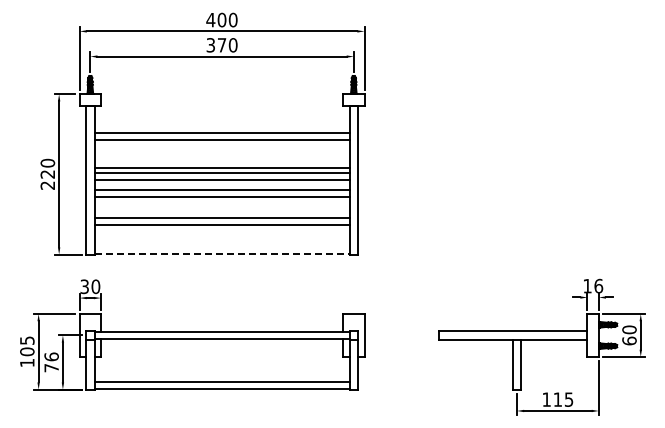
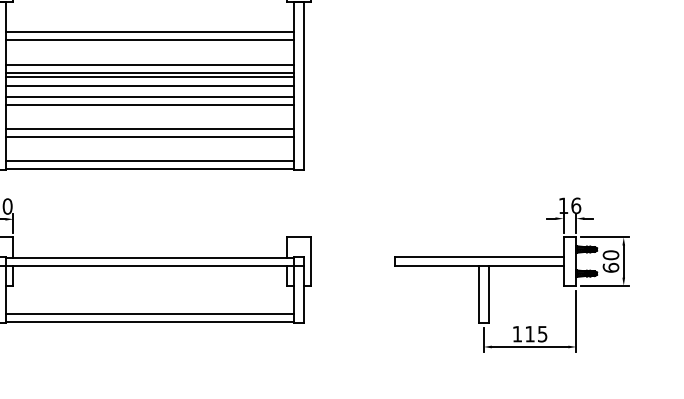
line: (221, 161) -> (149, 64), added
line: (221, 246) -> (149, 160), added
line: (222, 253) -> (150, 168), dashed -> solid

